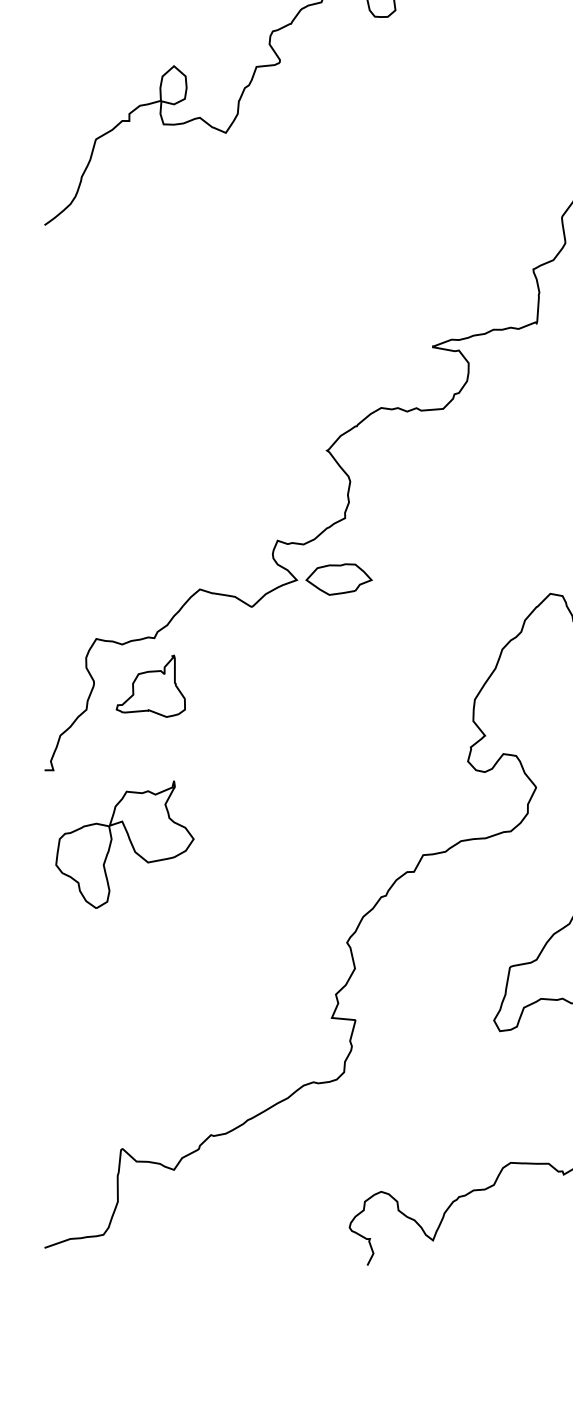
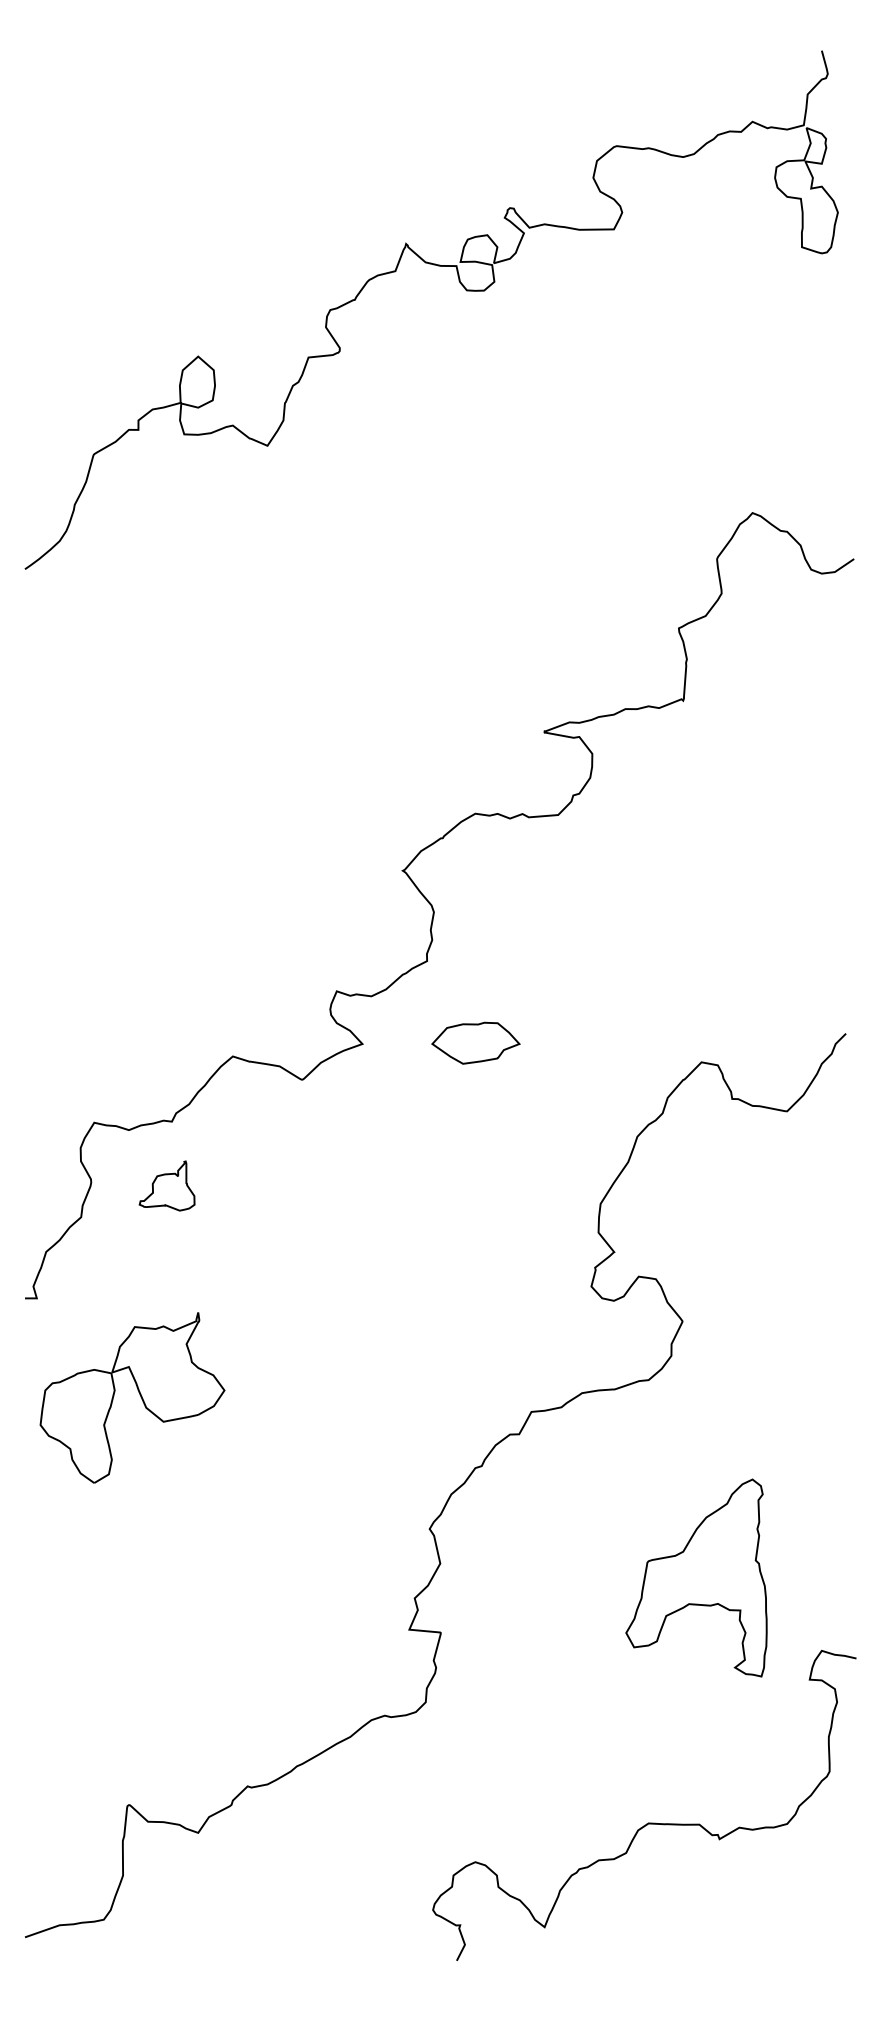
part: (338, 578) -> (475, 1042), moved
part: (150, 685) -> (166, 1185), size x0.6

